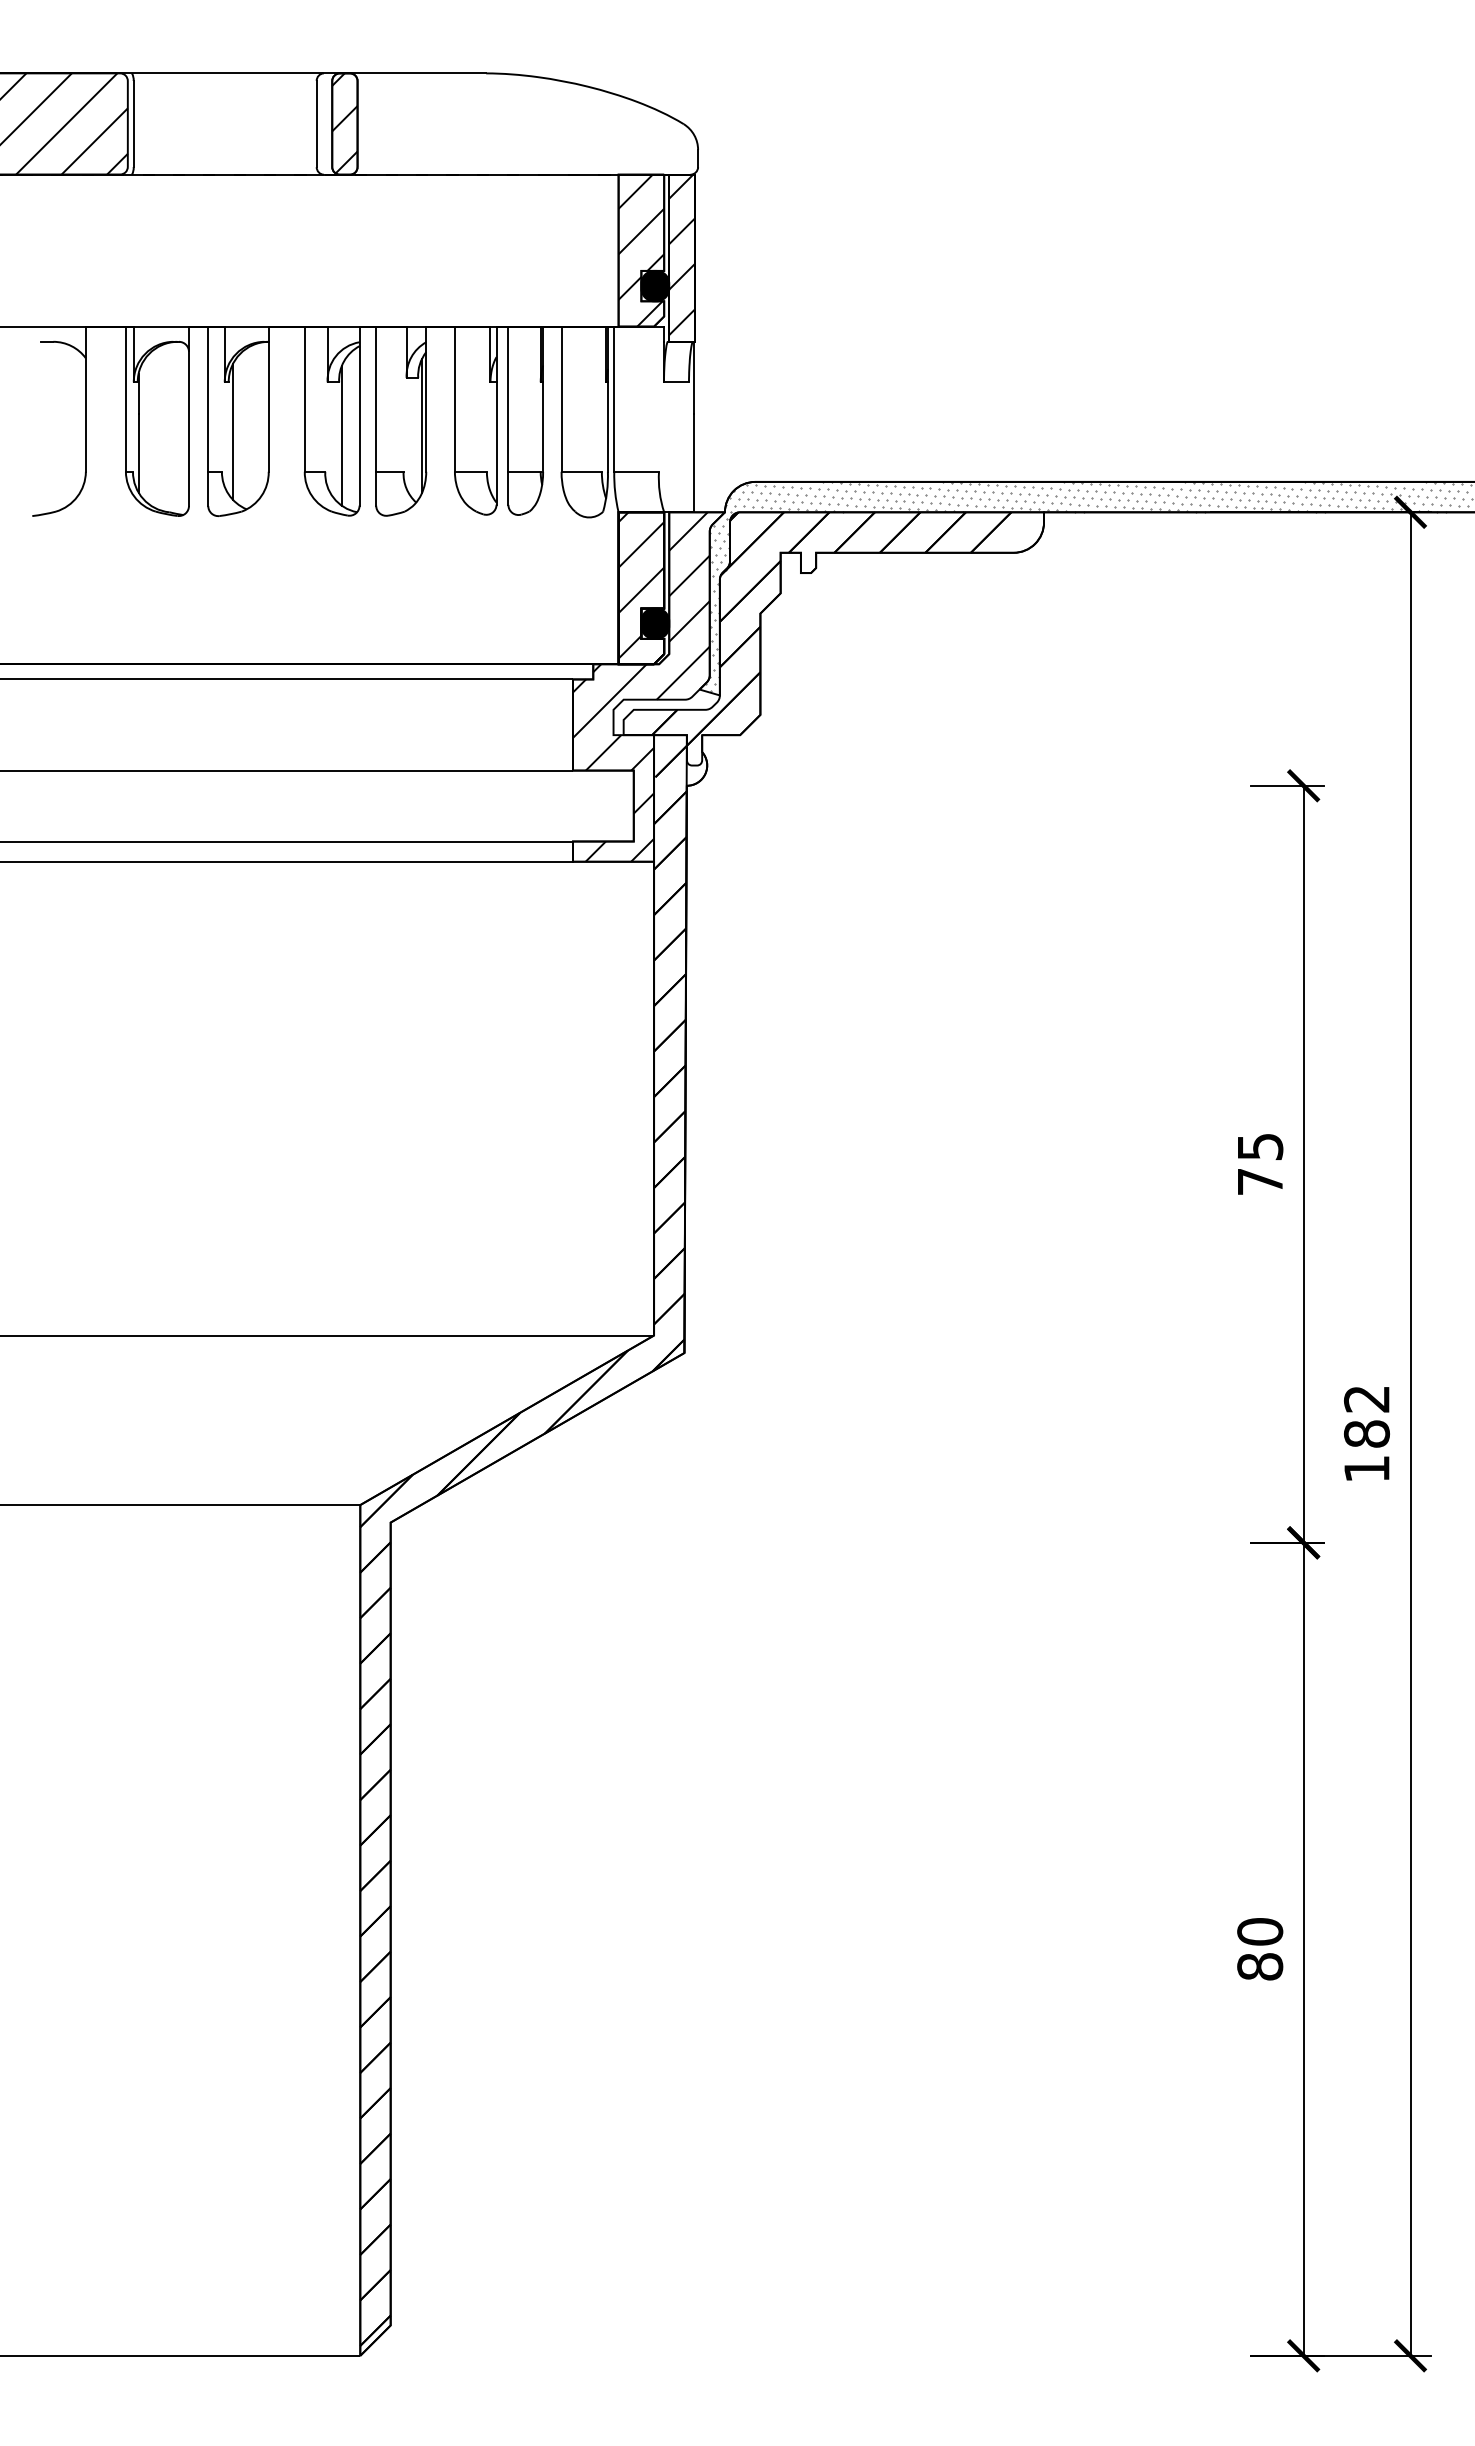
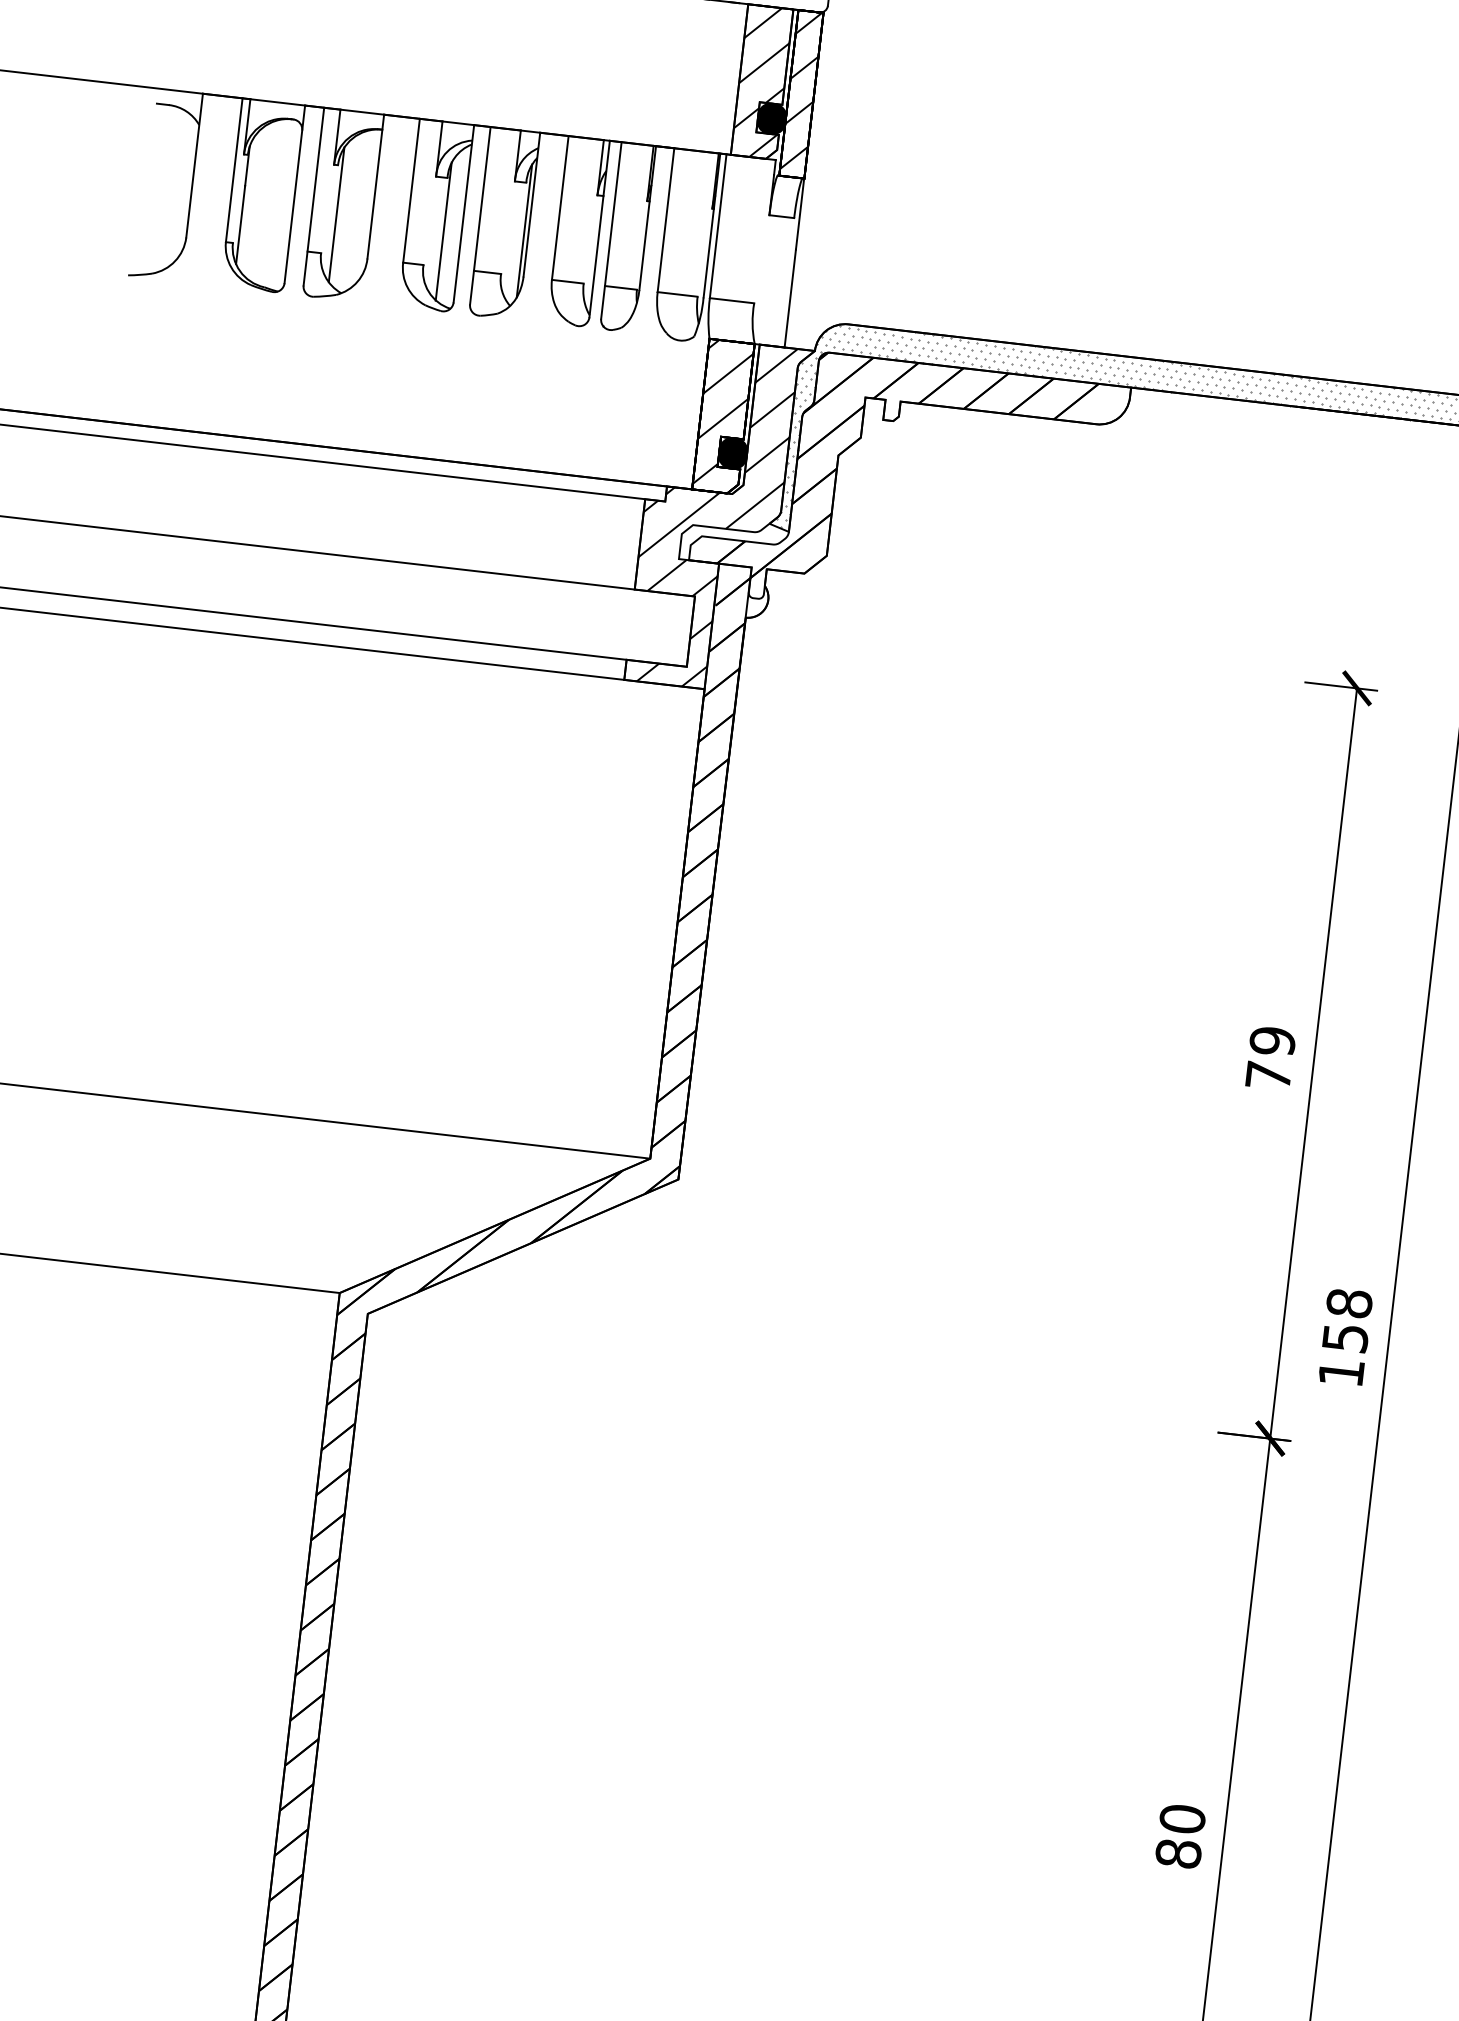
text: (1260, 1146) -> (1272, 1040), 75 -> 79
text: (1367, 1416) -> (1348, 1320), 182 -> 158

